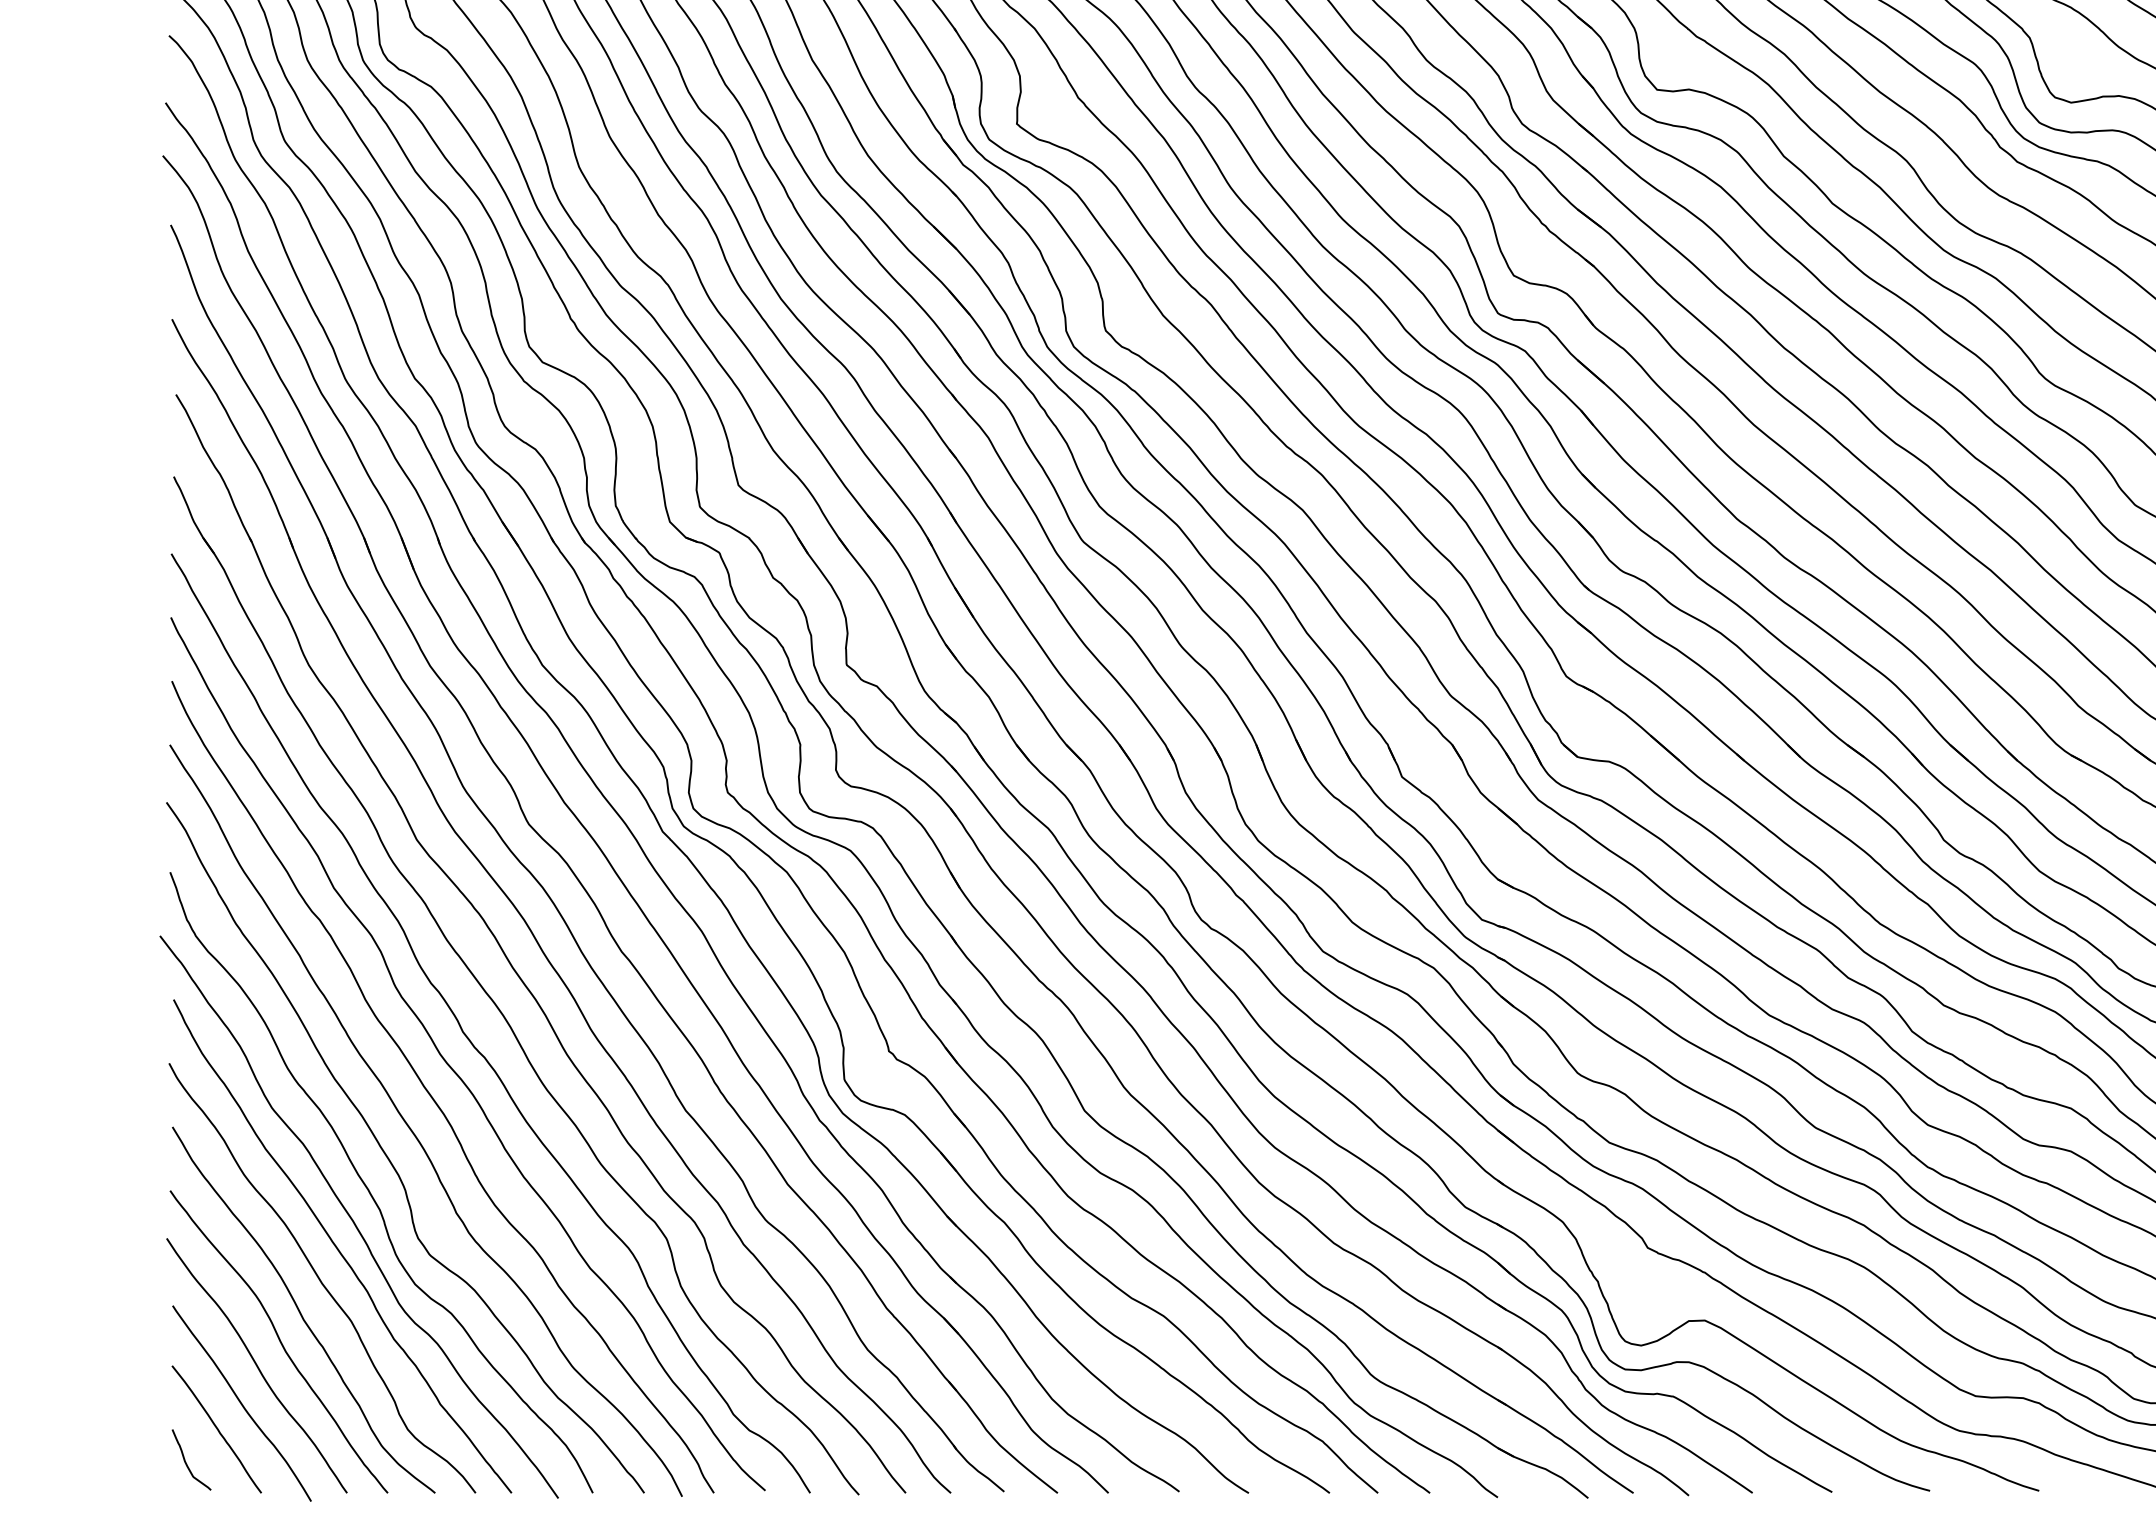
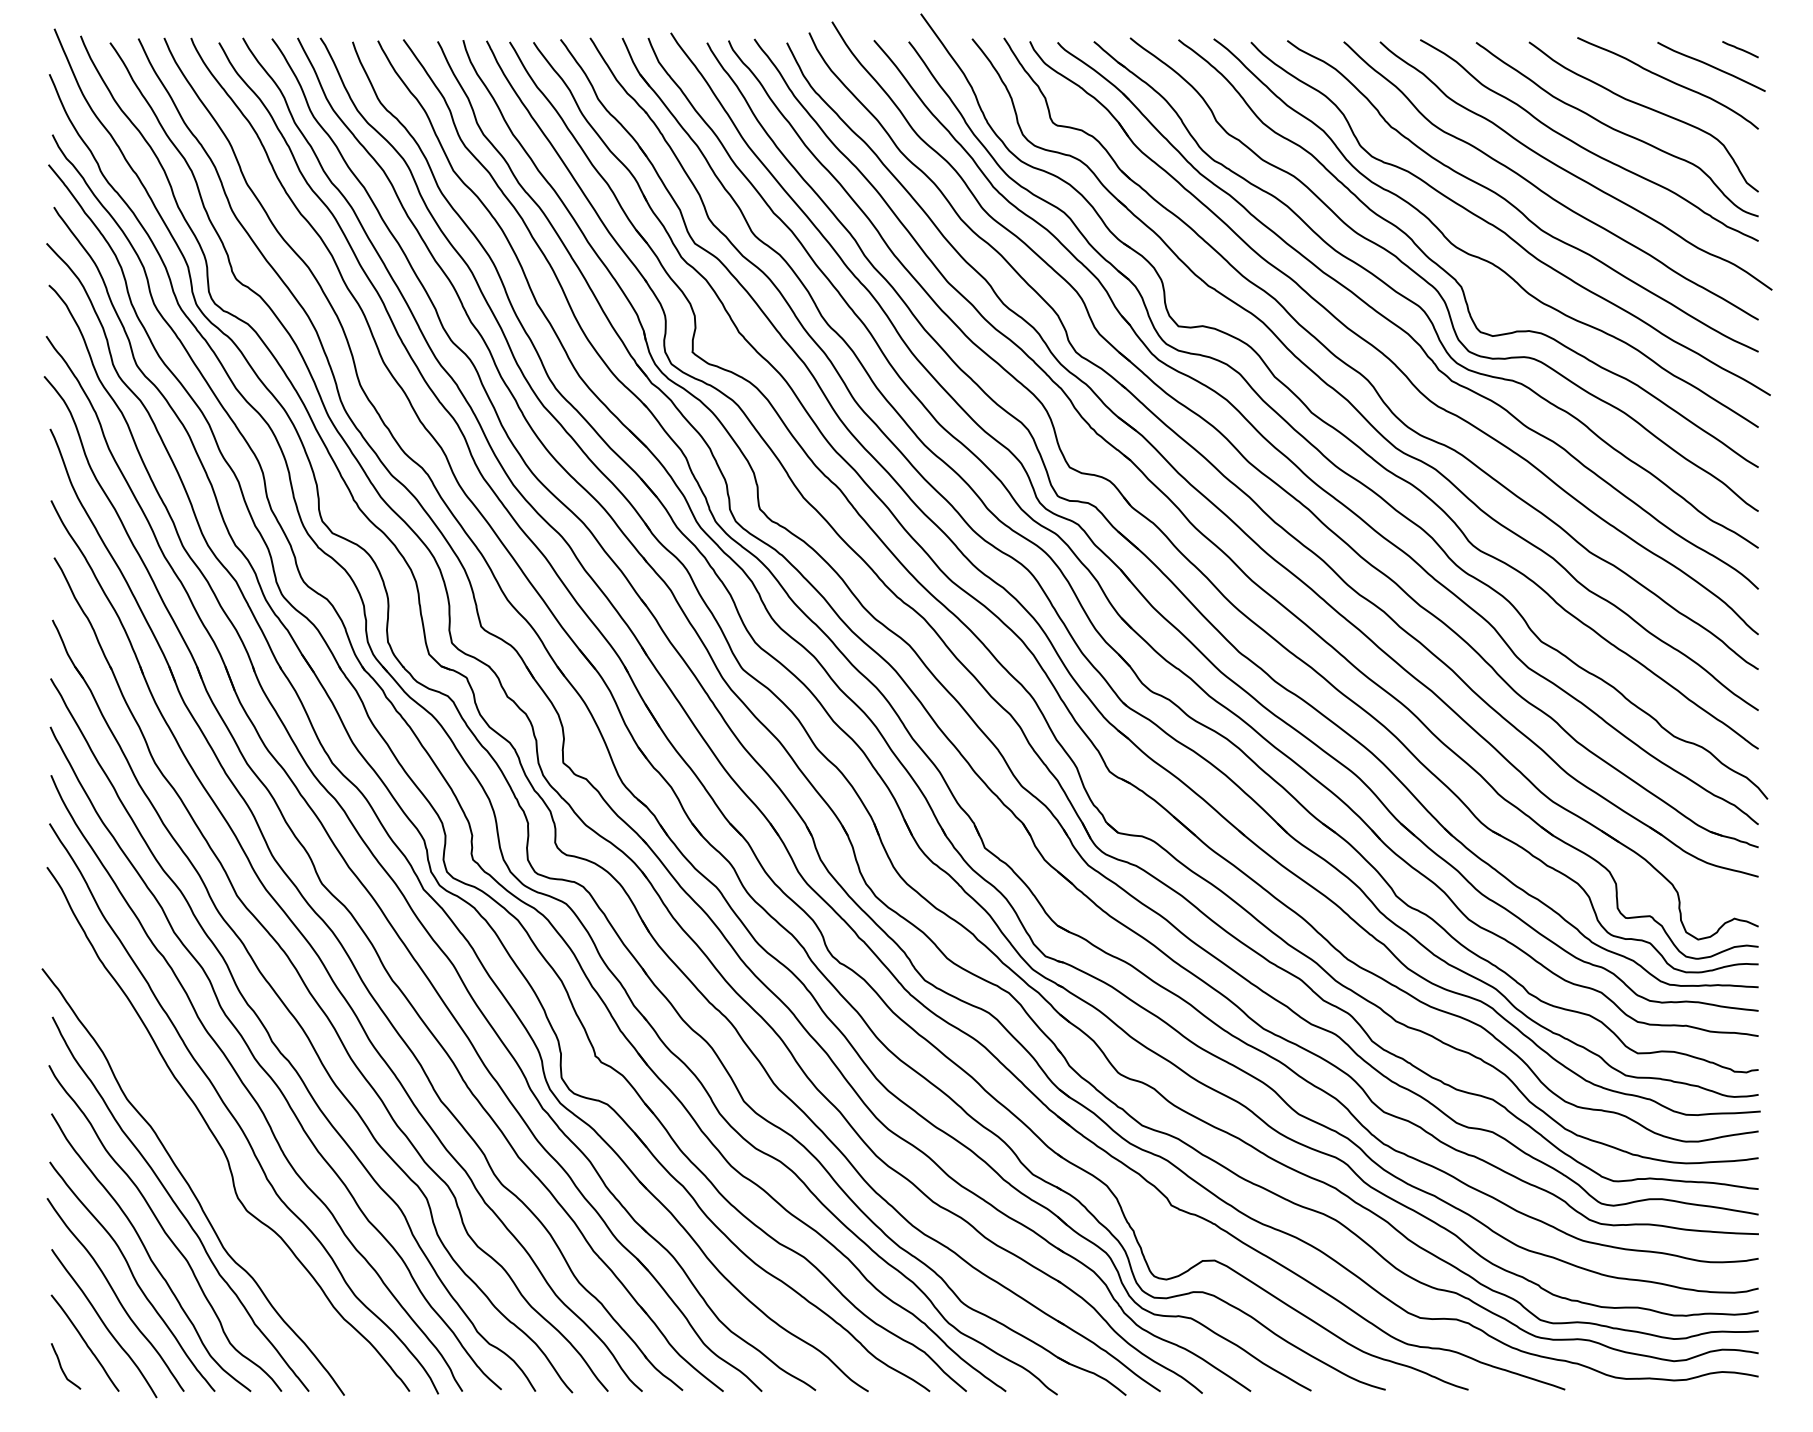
curve: (368, 1187) -> (200, 1159), removed

